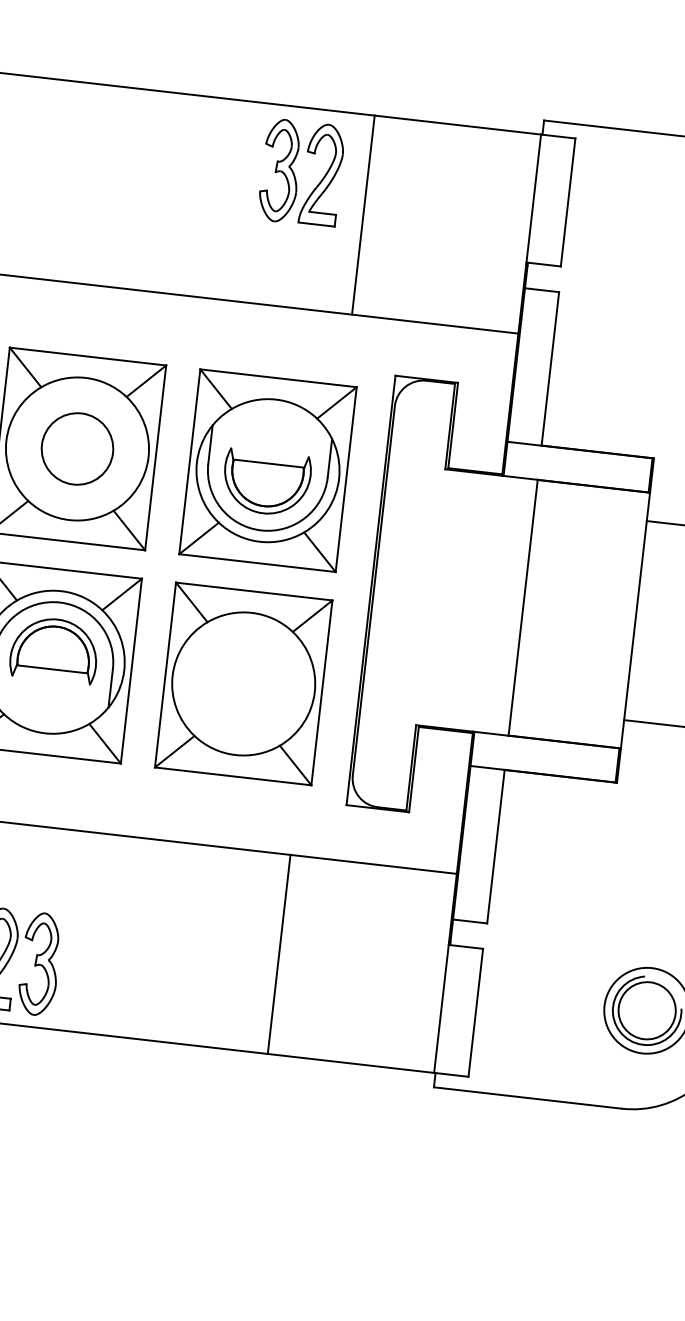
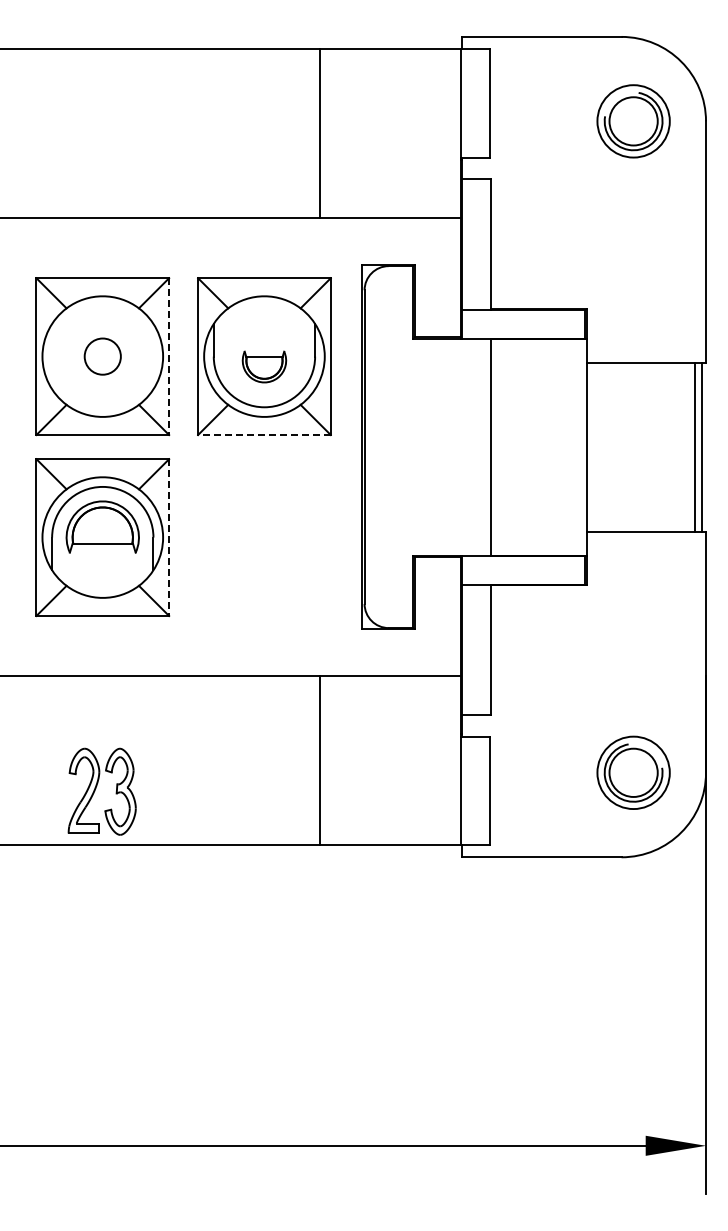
part: (300, 173) -> (263, 104), removed
circle: (77, 448) -> (102, 356), size x0.6
line: (155, 458) -> (169, 357), solid -> dashed
part: (266, 482) -> (264, 366), size x0.6
line: (256, 563) -> (263, 435), solid -> dashed
line: (131, 672) -> (169, 538), solid -> dashed
part: (243, 683) -> (264, 537), removed

